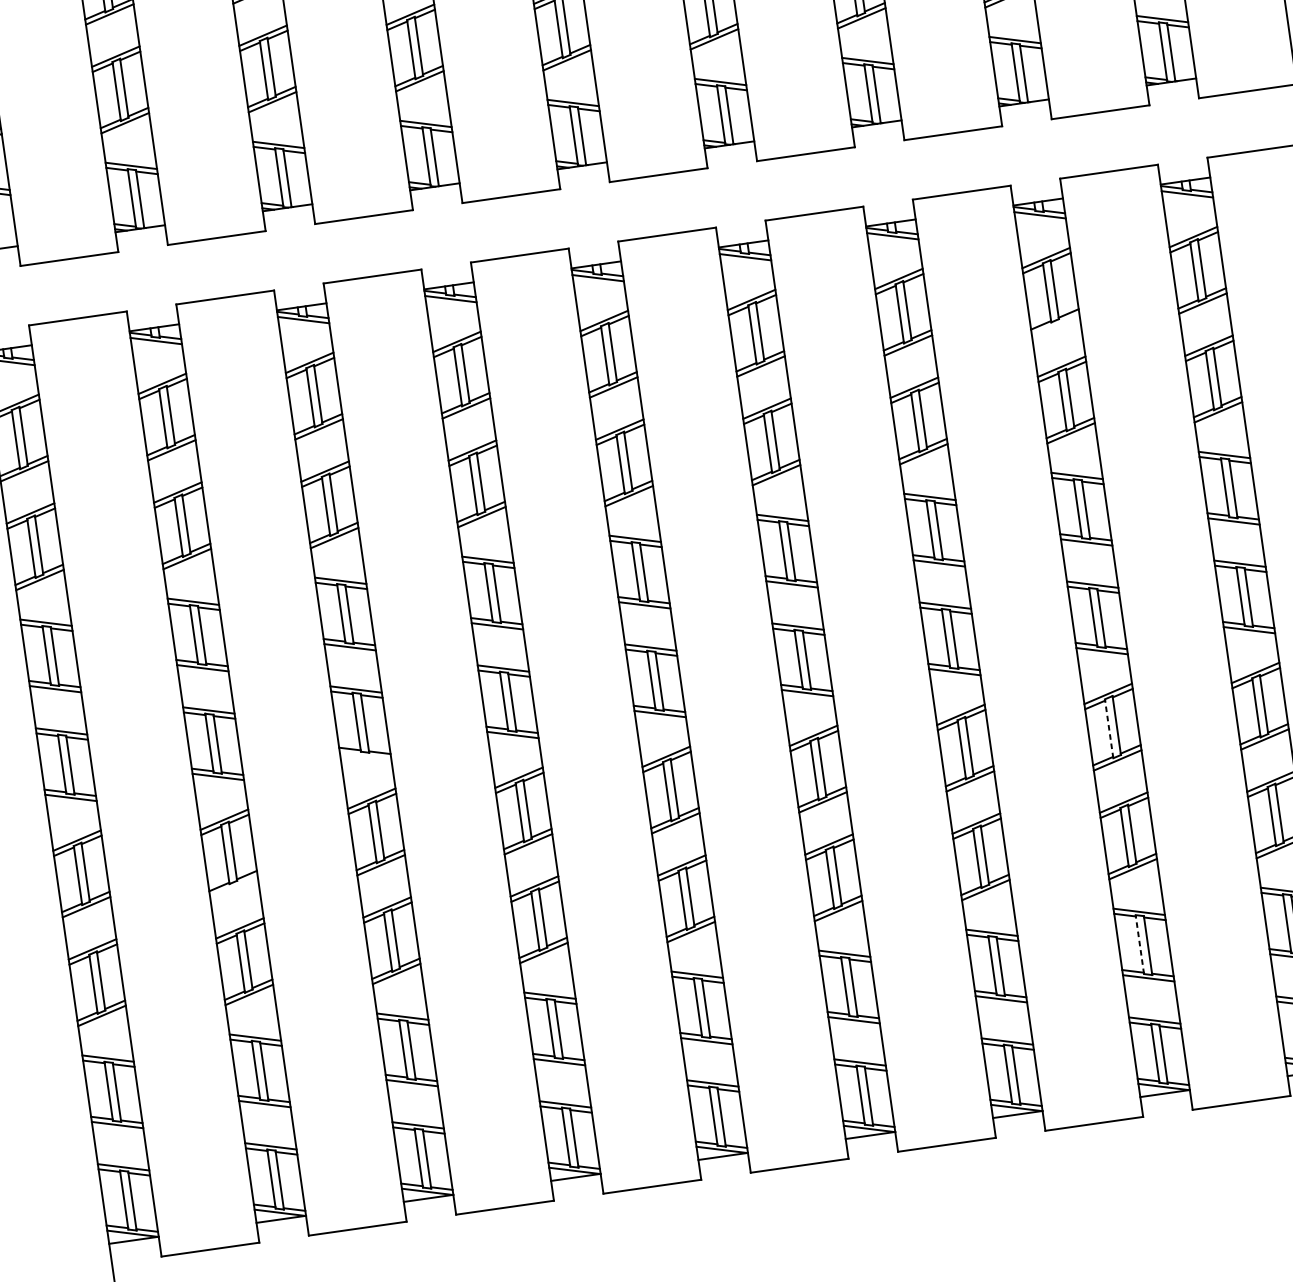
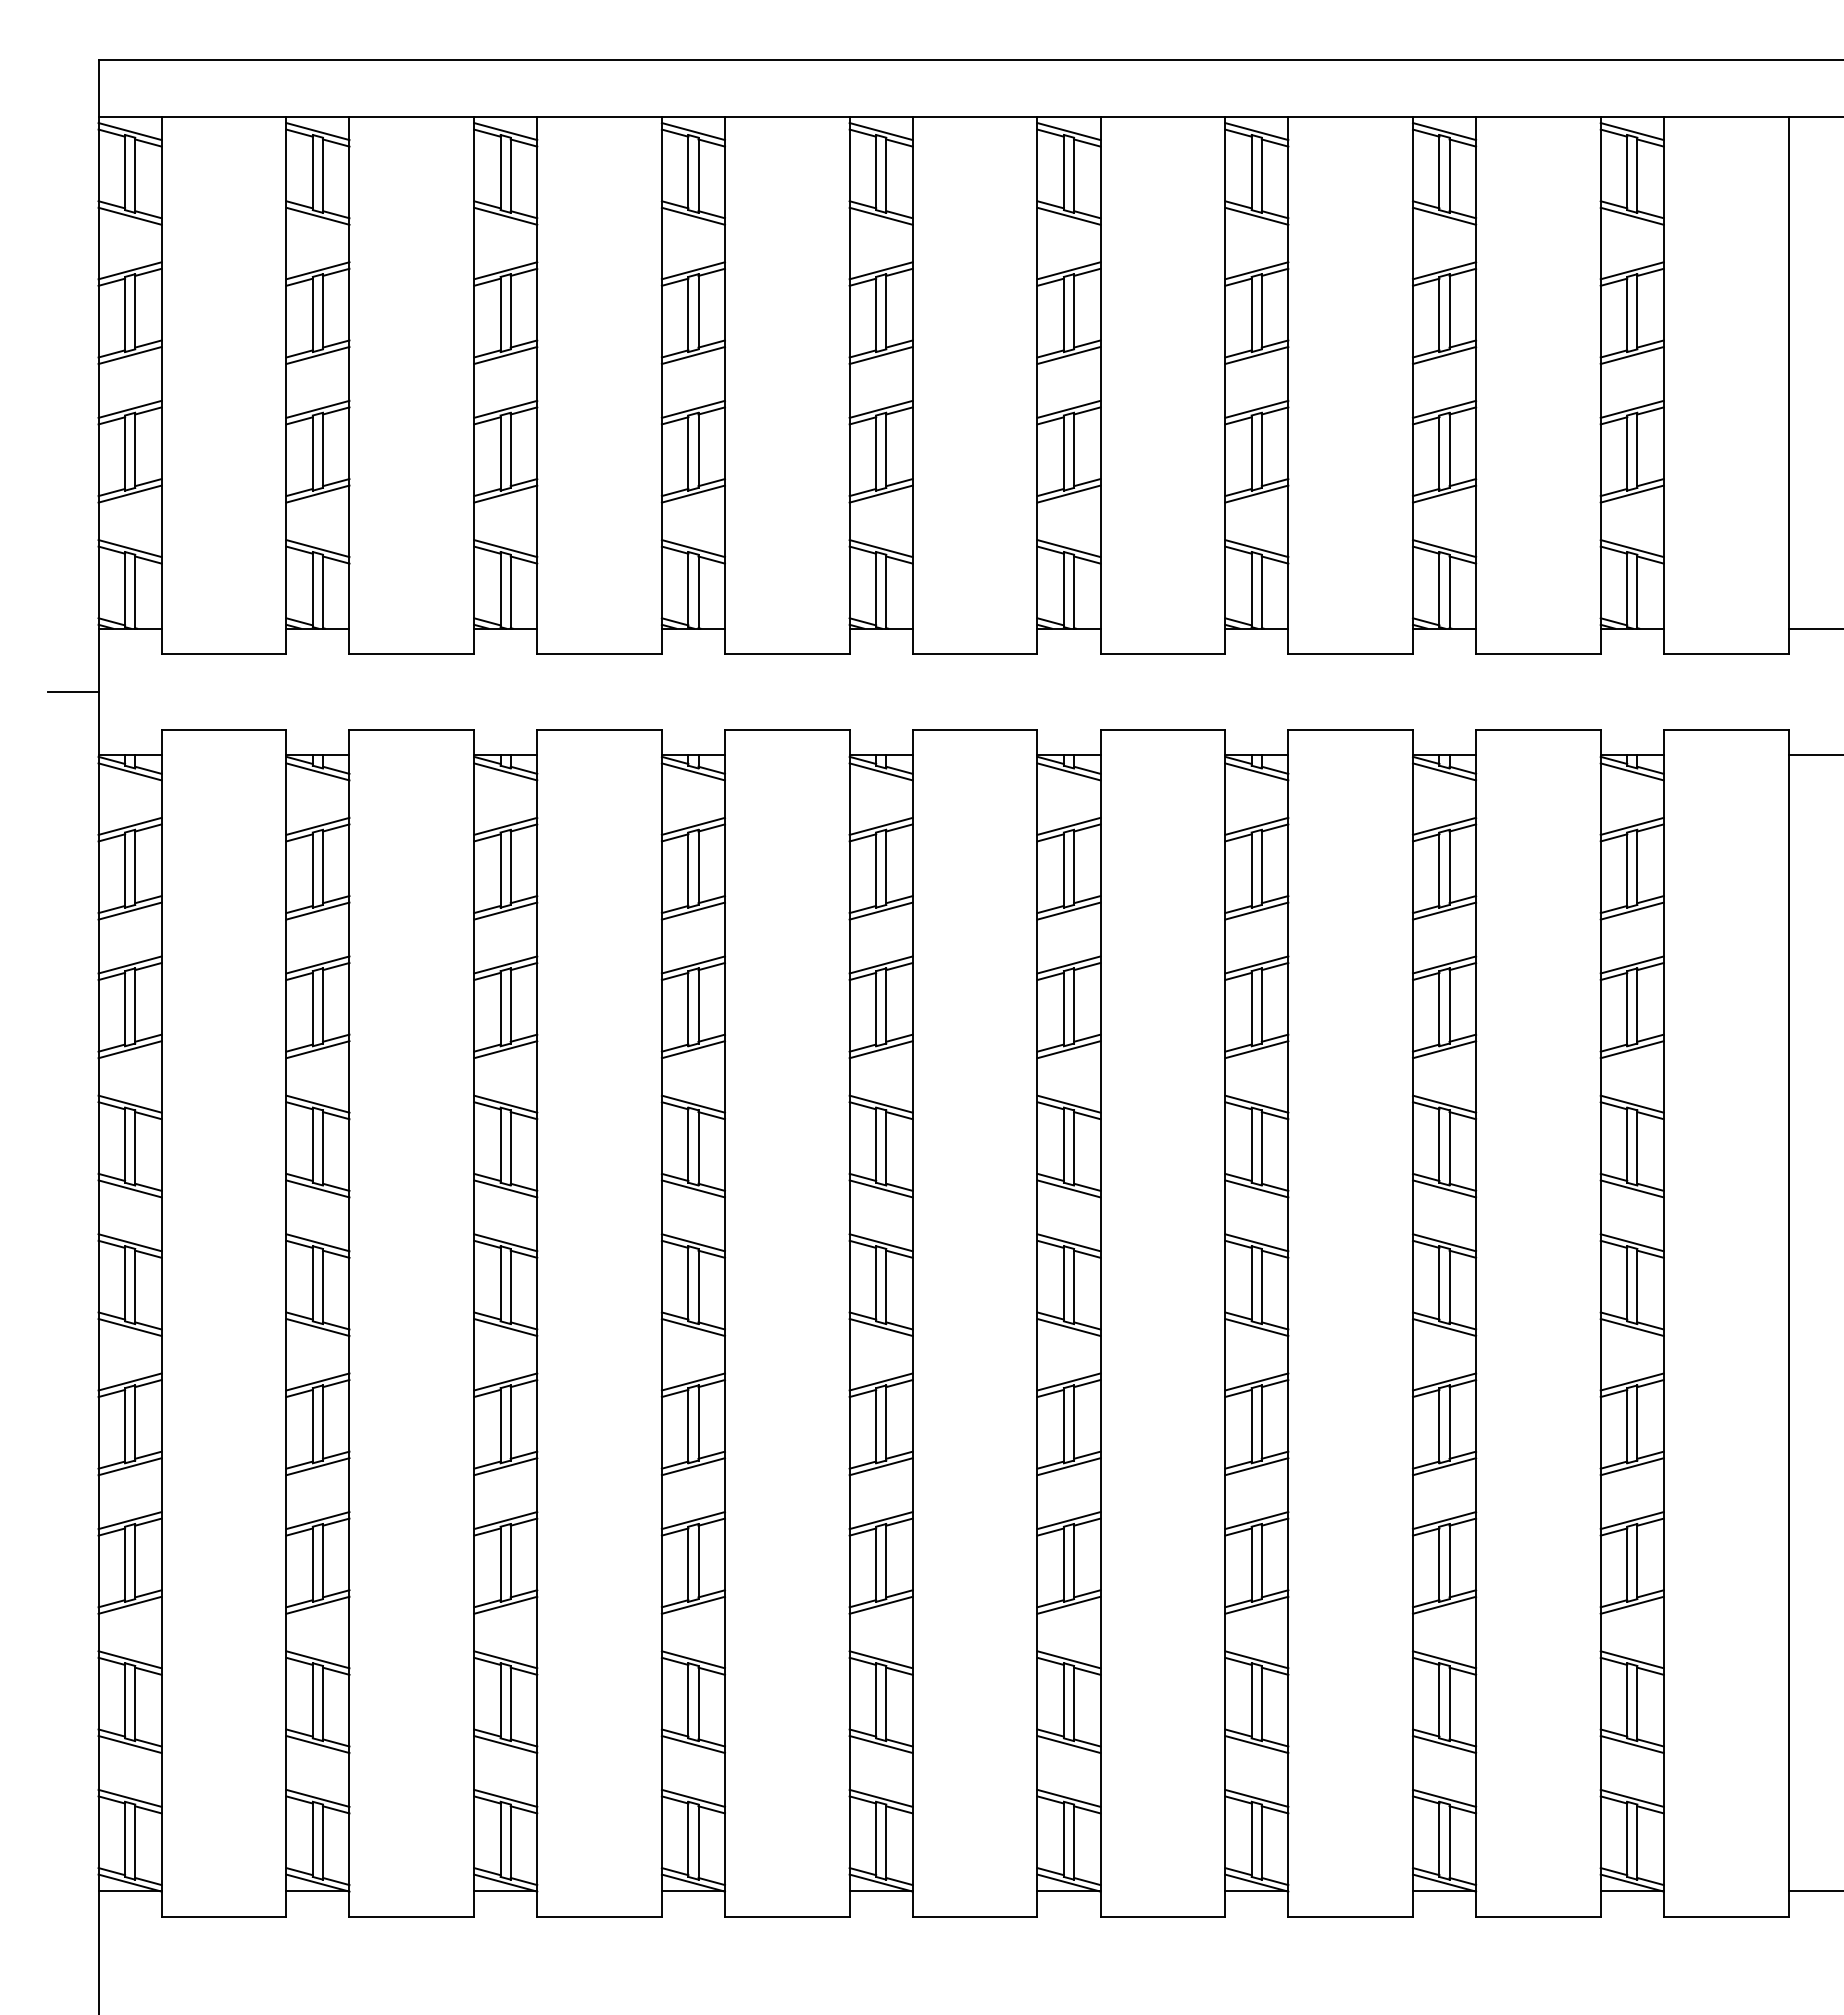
line: (1055, 324) -> (1444, 910), added
line: (1109, 728) -> (1439, 1425), dashed -> solid
line: (365, 756) -> (505, 1327), added
line: (233, 886) -> (317, 1466), added
line: (1139, 944) -> (1439, 1700), dashed -> solid

